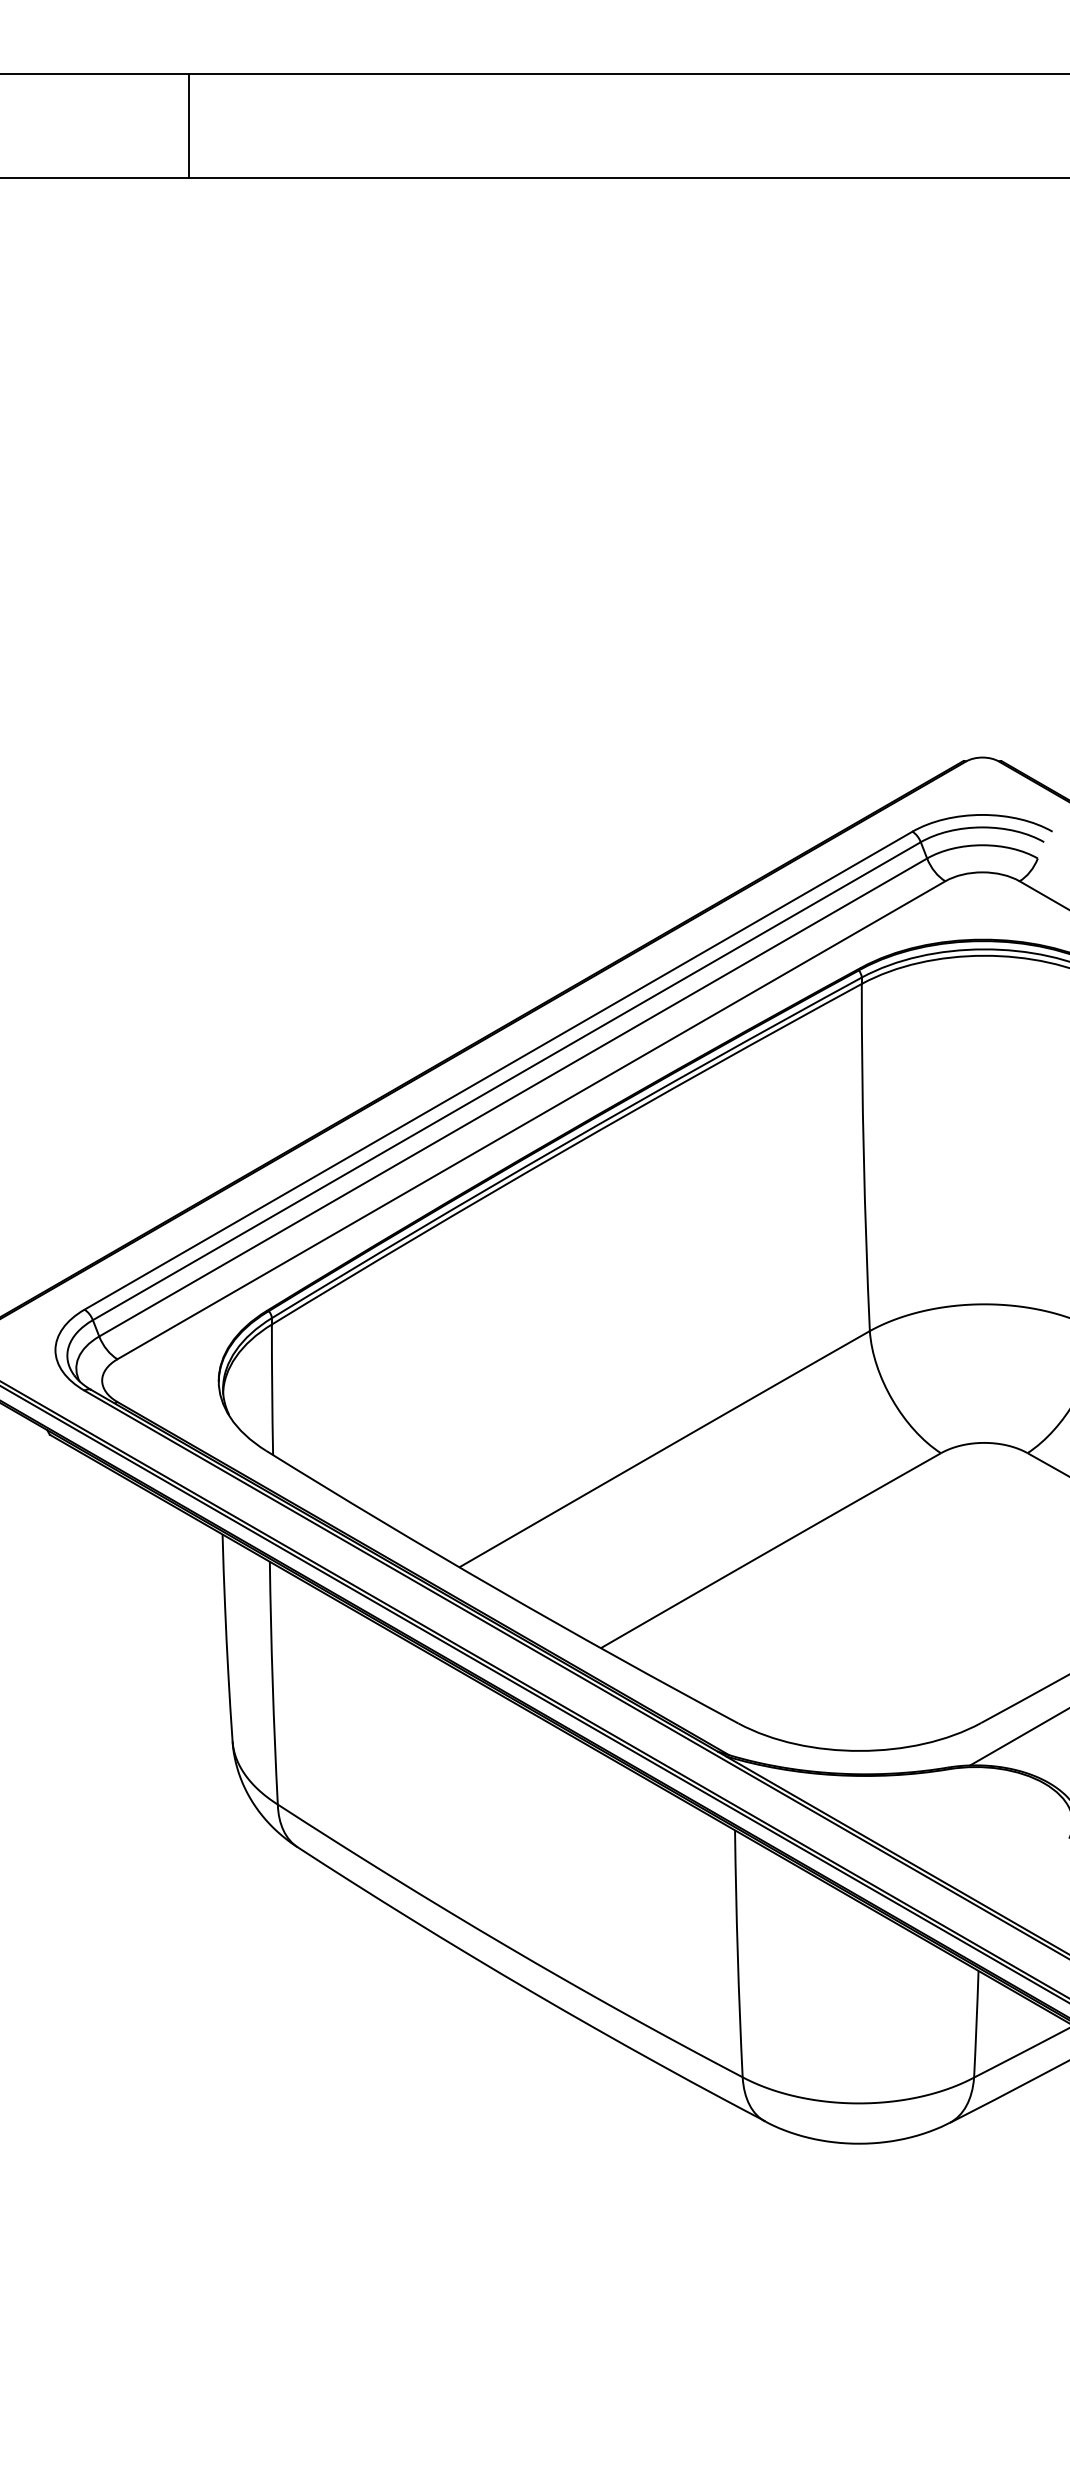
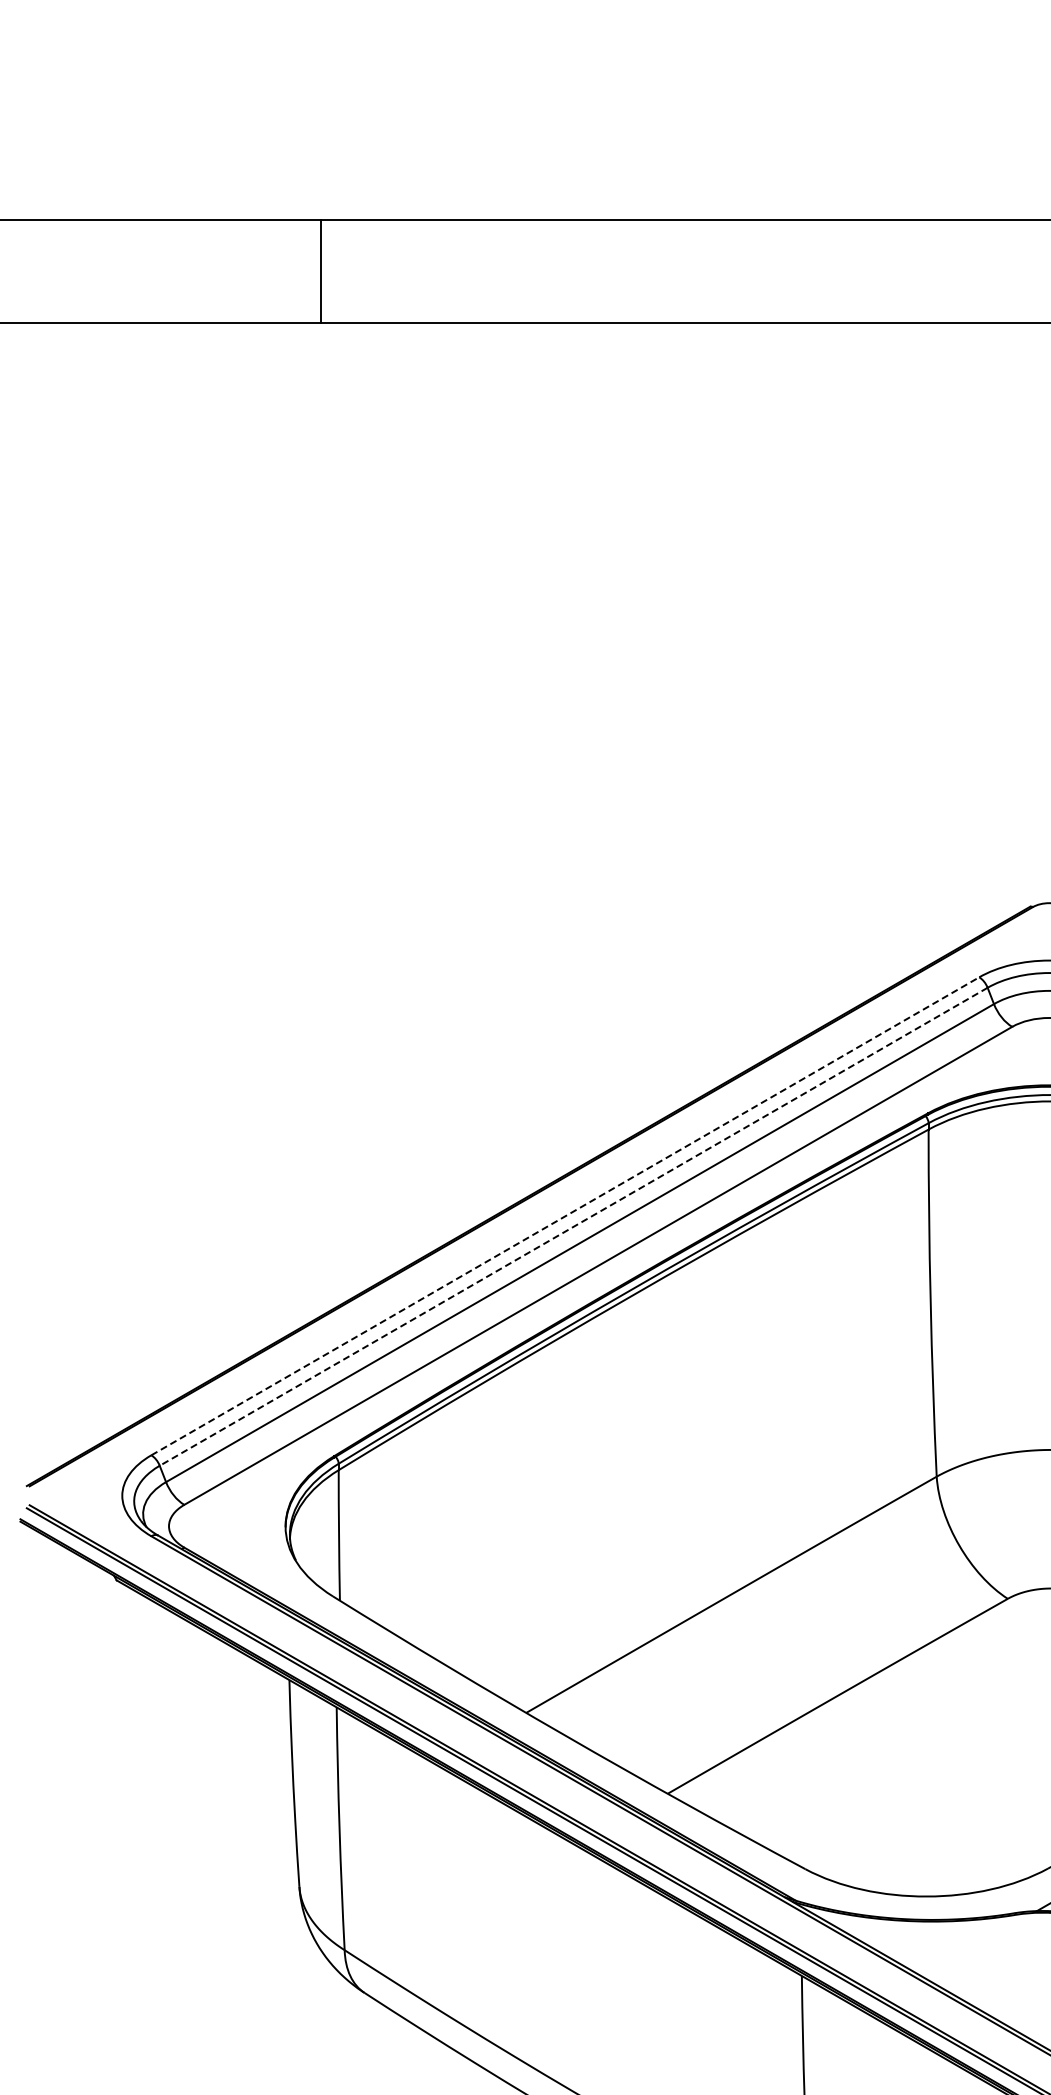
line: (189, 125) -> (321, 271), moved
line: (498, 1070) -> (565, 1216), solid -> dashed
line: (506, 1081) -> (573, 1227), solid -> dashed

